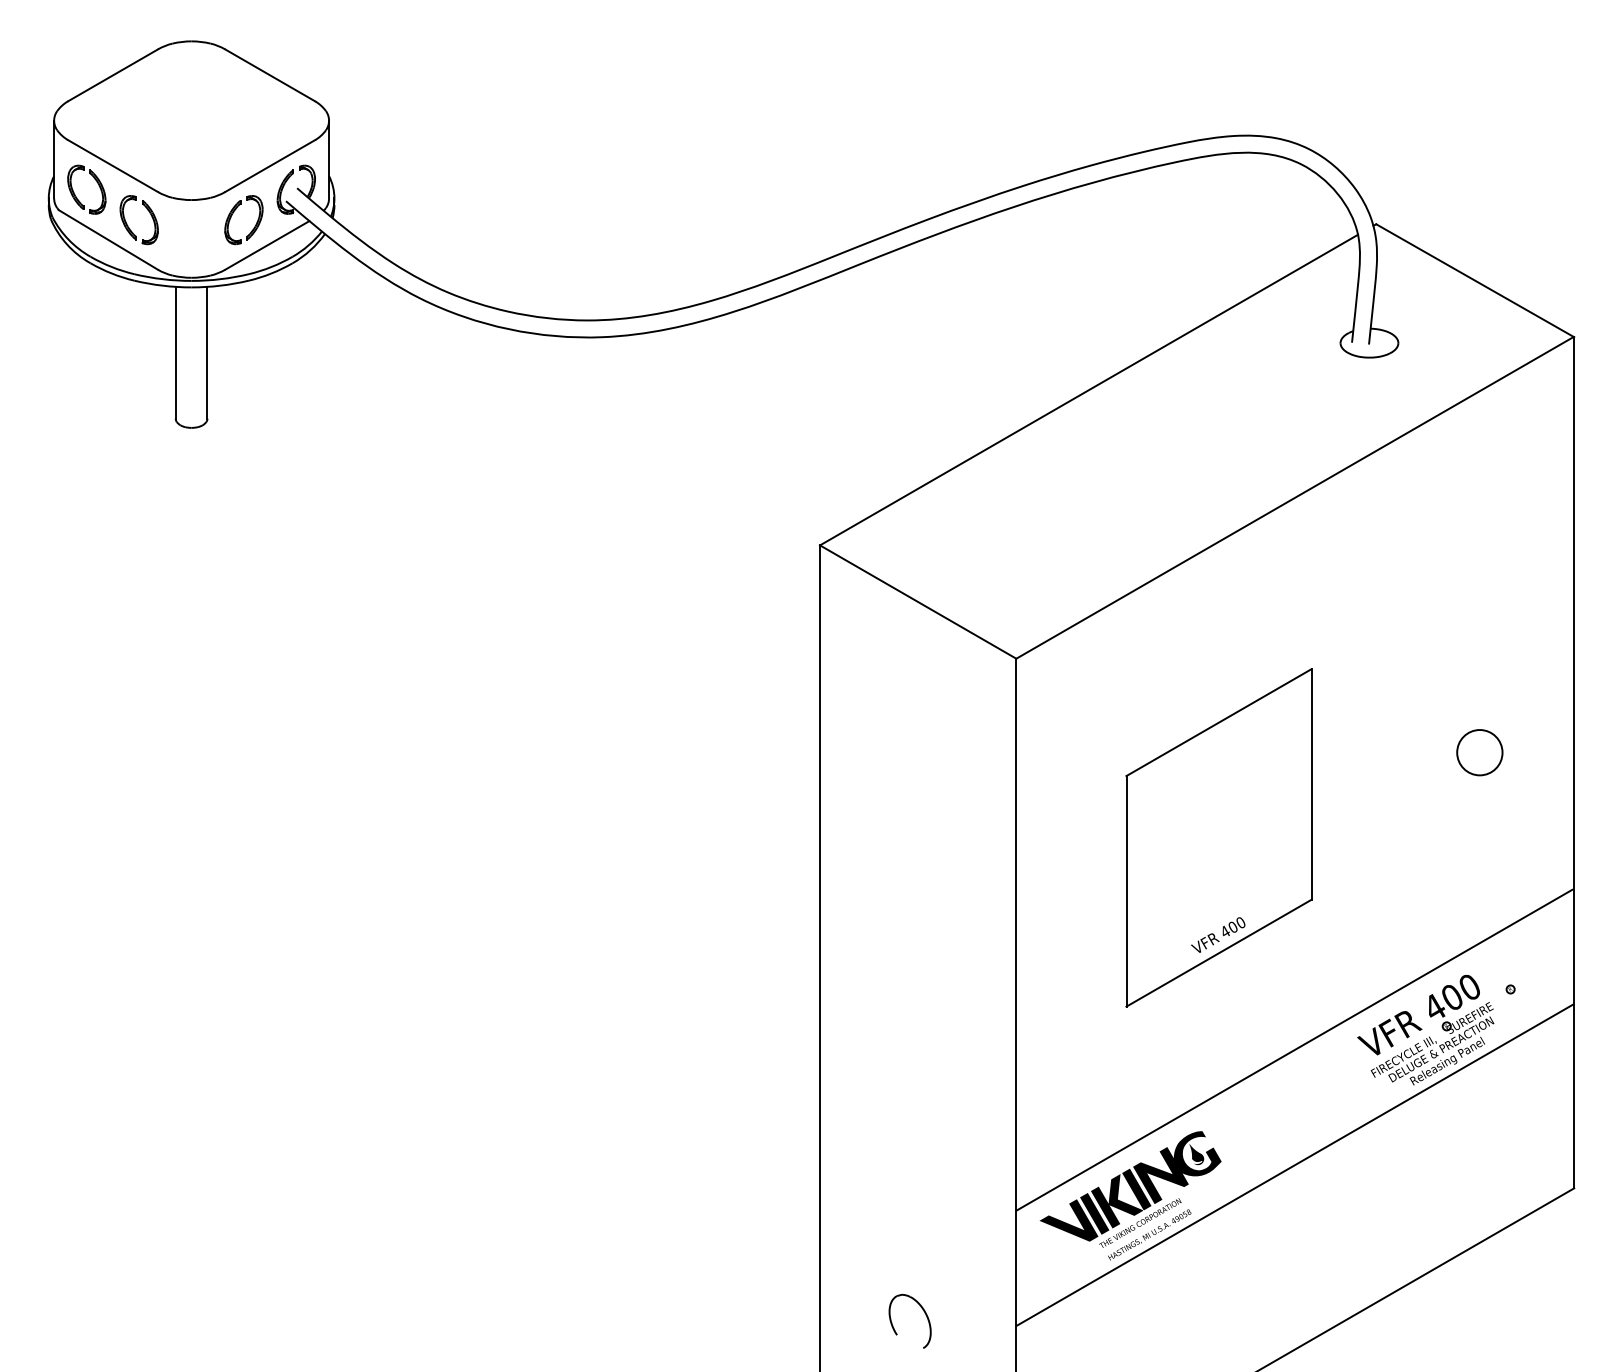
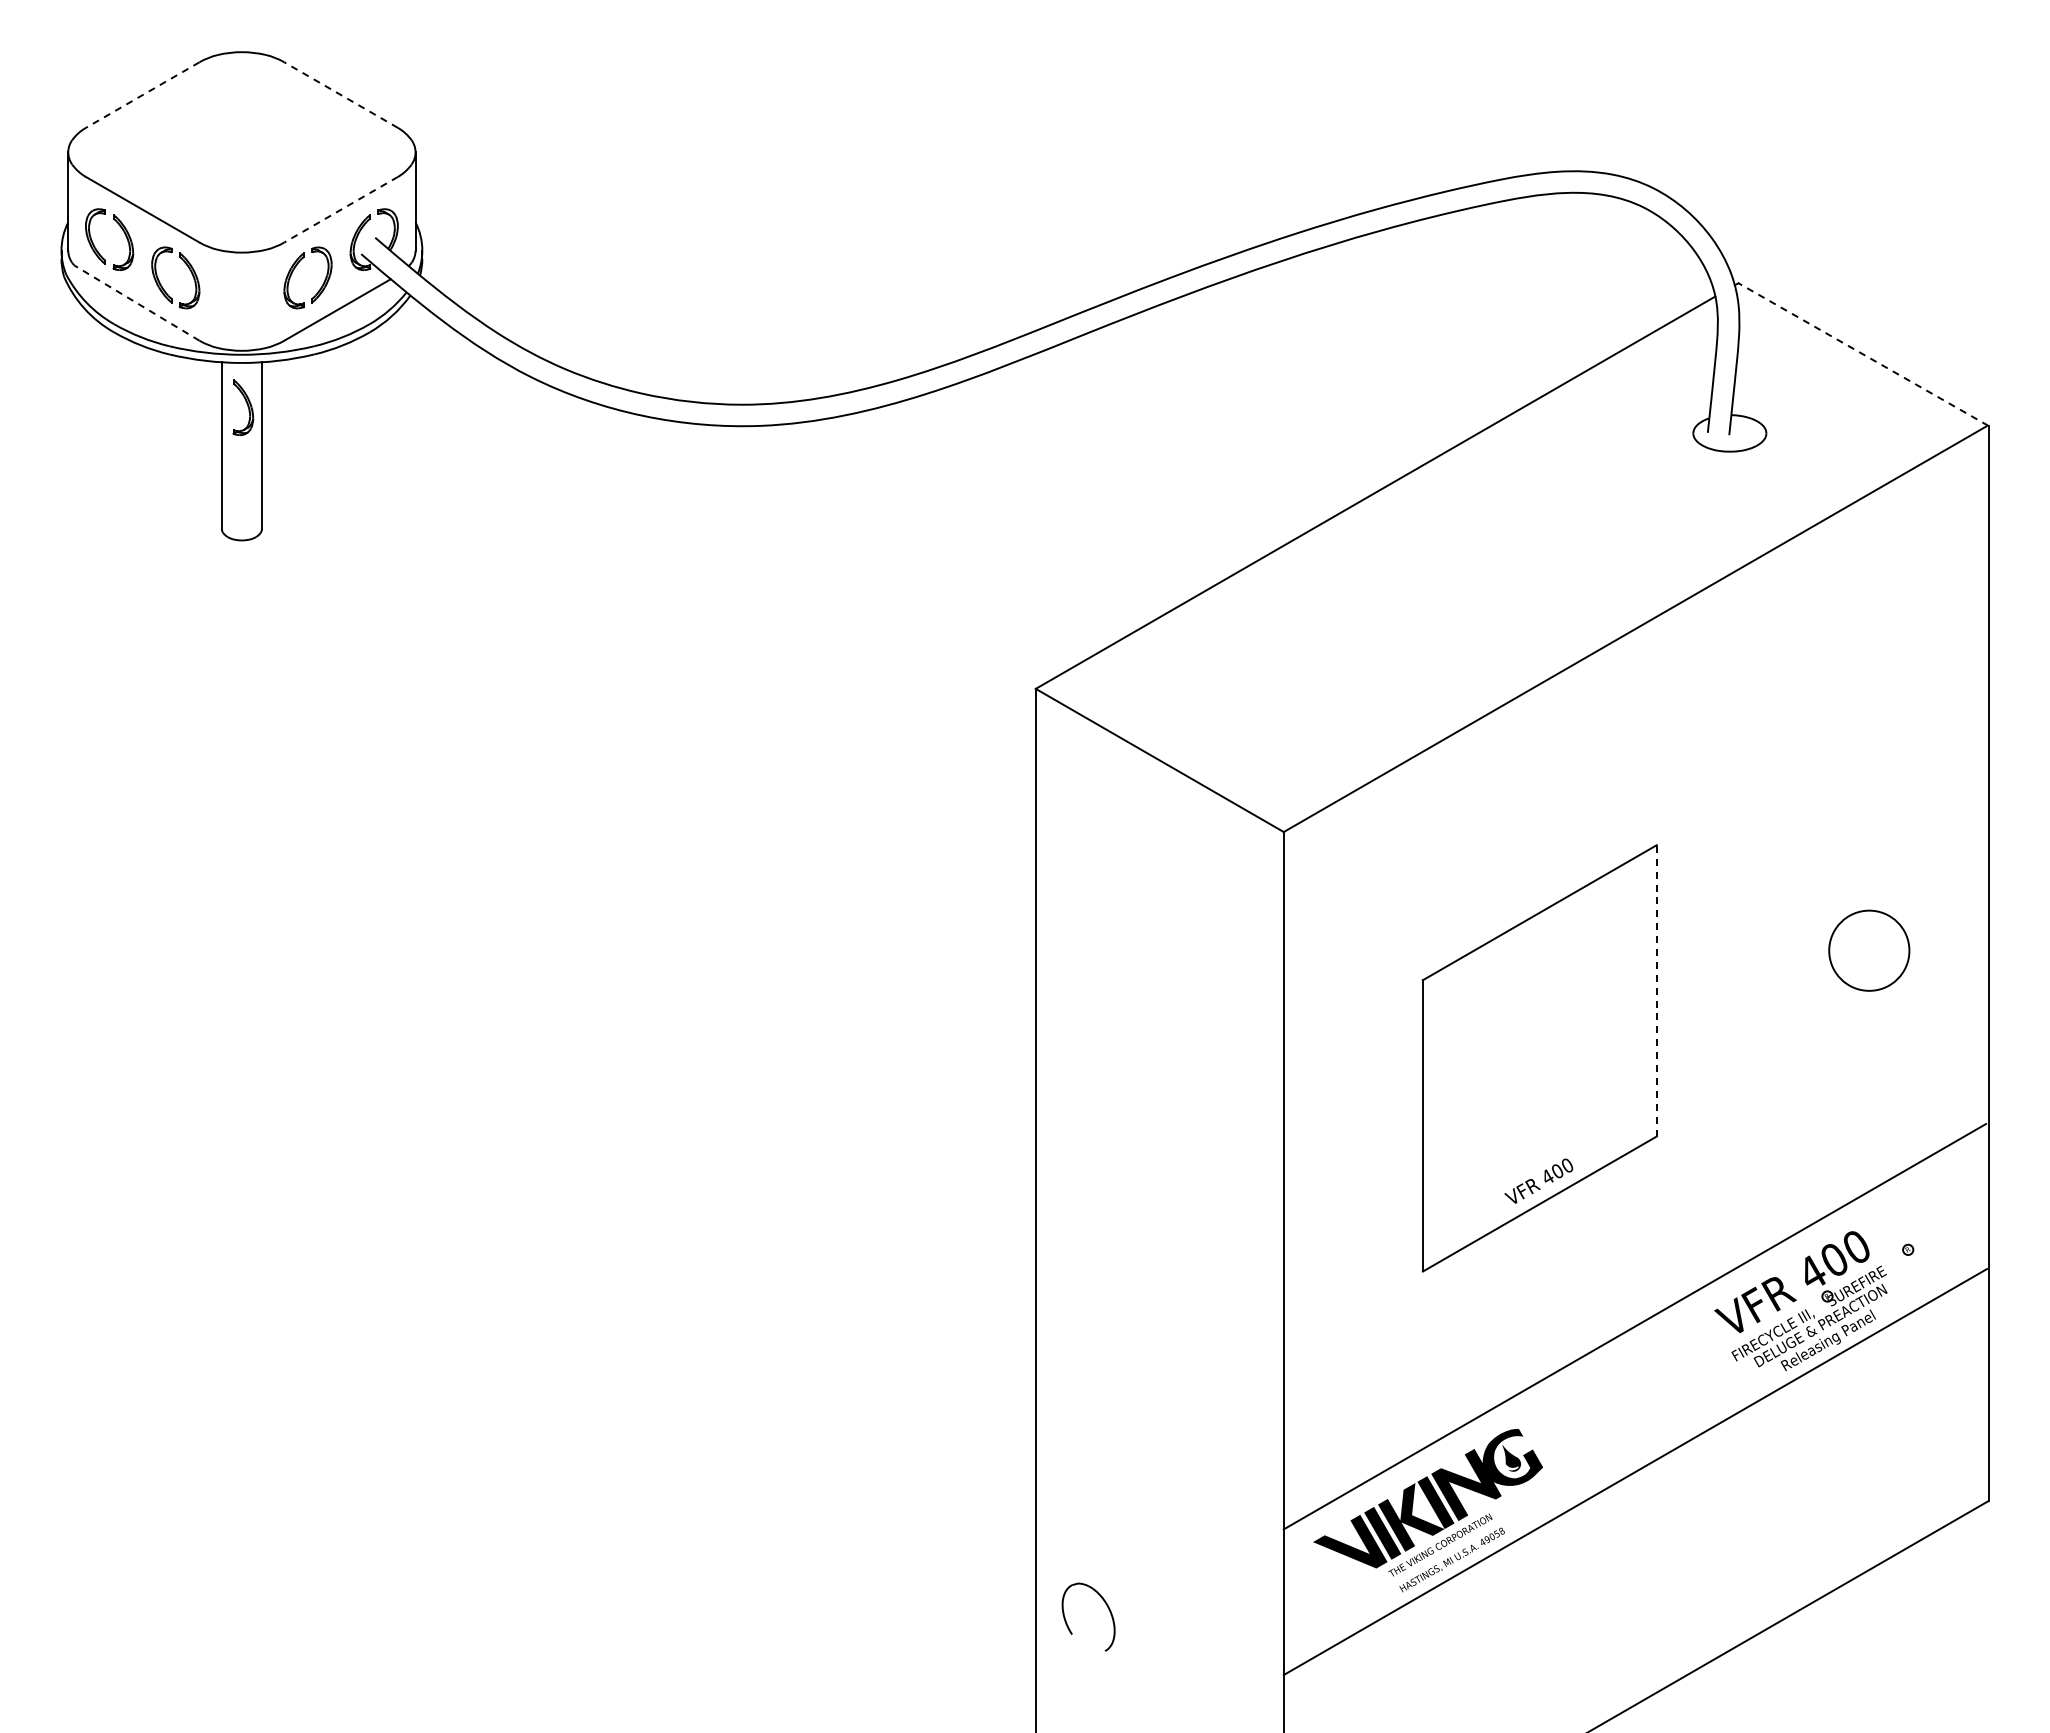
line: (112, 75) -> (142, 95), solid -> dashed
line: (270, 75) -> (341, 95), solid -> dashed
line: (270, 165) -> (341, 209), solid -> dashed
line: (108, 240) -> (136, 303), solid -> dashed
line: (1475, 280) -> (1863, 354), solid -> dashed
part: (192, 322) -> (243, 407), added
circle: (1479, 752) -> (1868, 950), size x1.4
line: (1311, 784) -> (1656, 990), solid -> dashed
part: (923, 1311) -> (1105, 1604), moved

